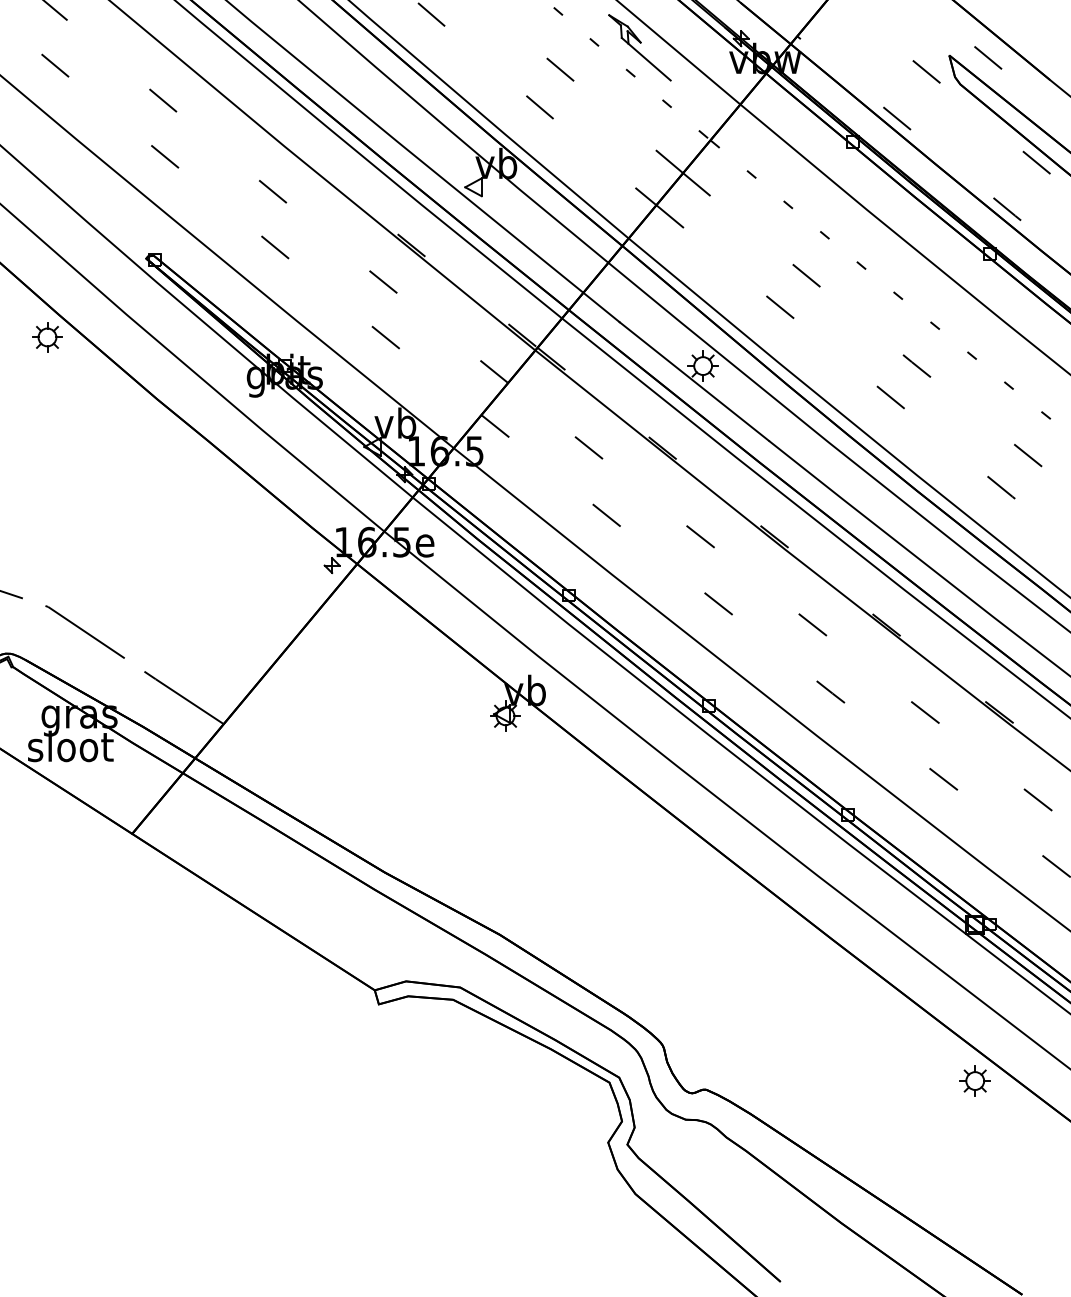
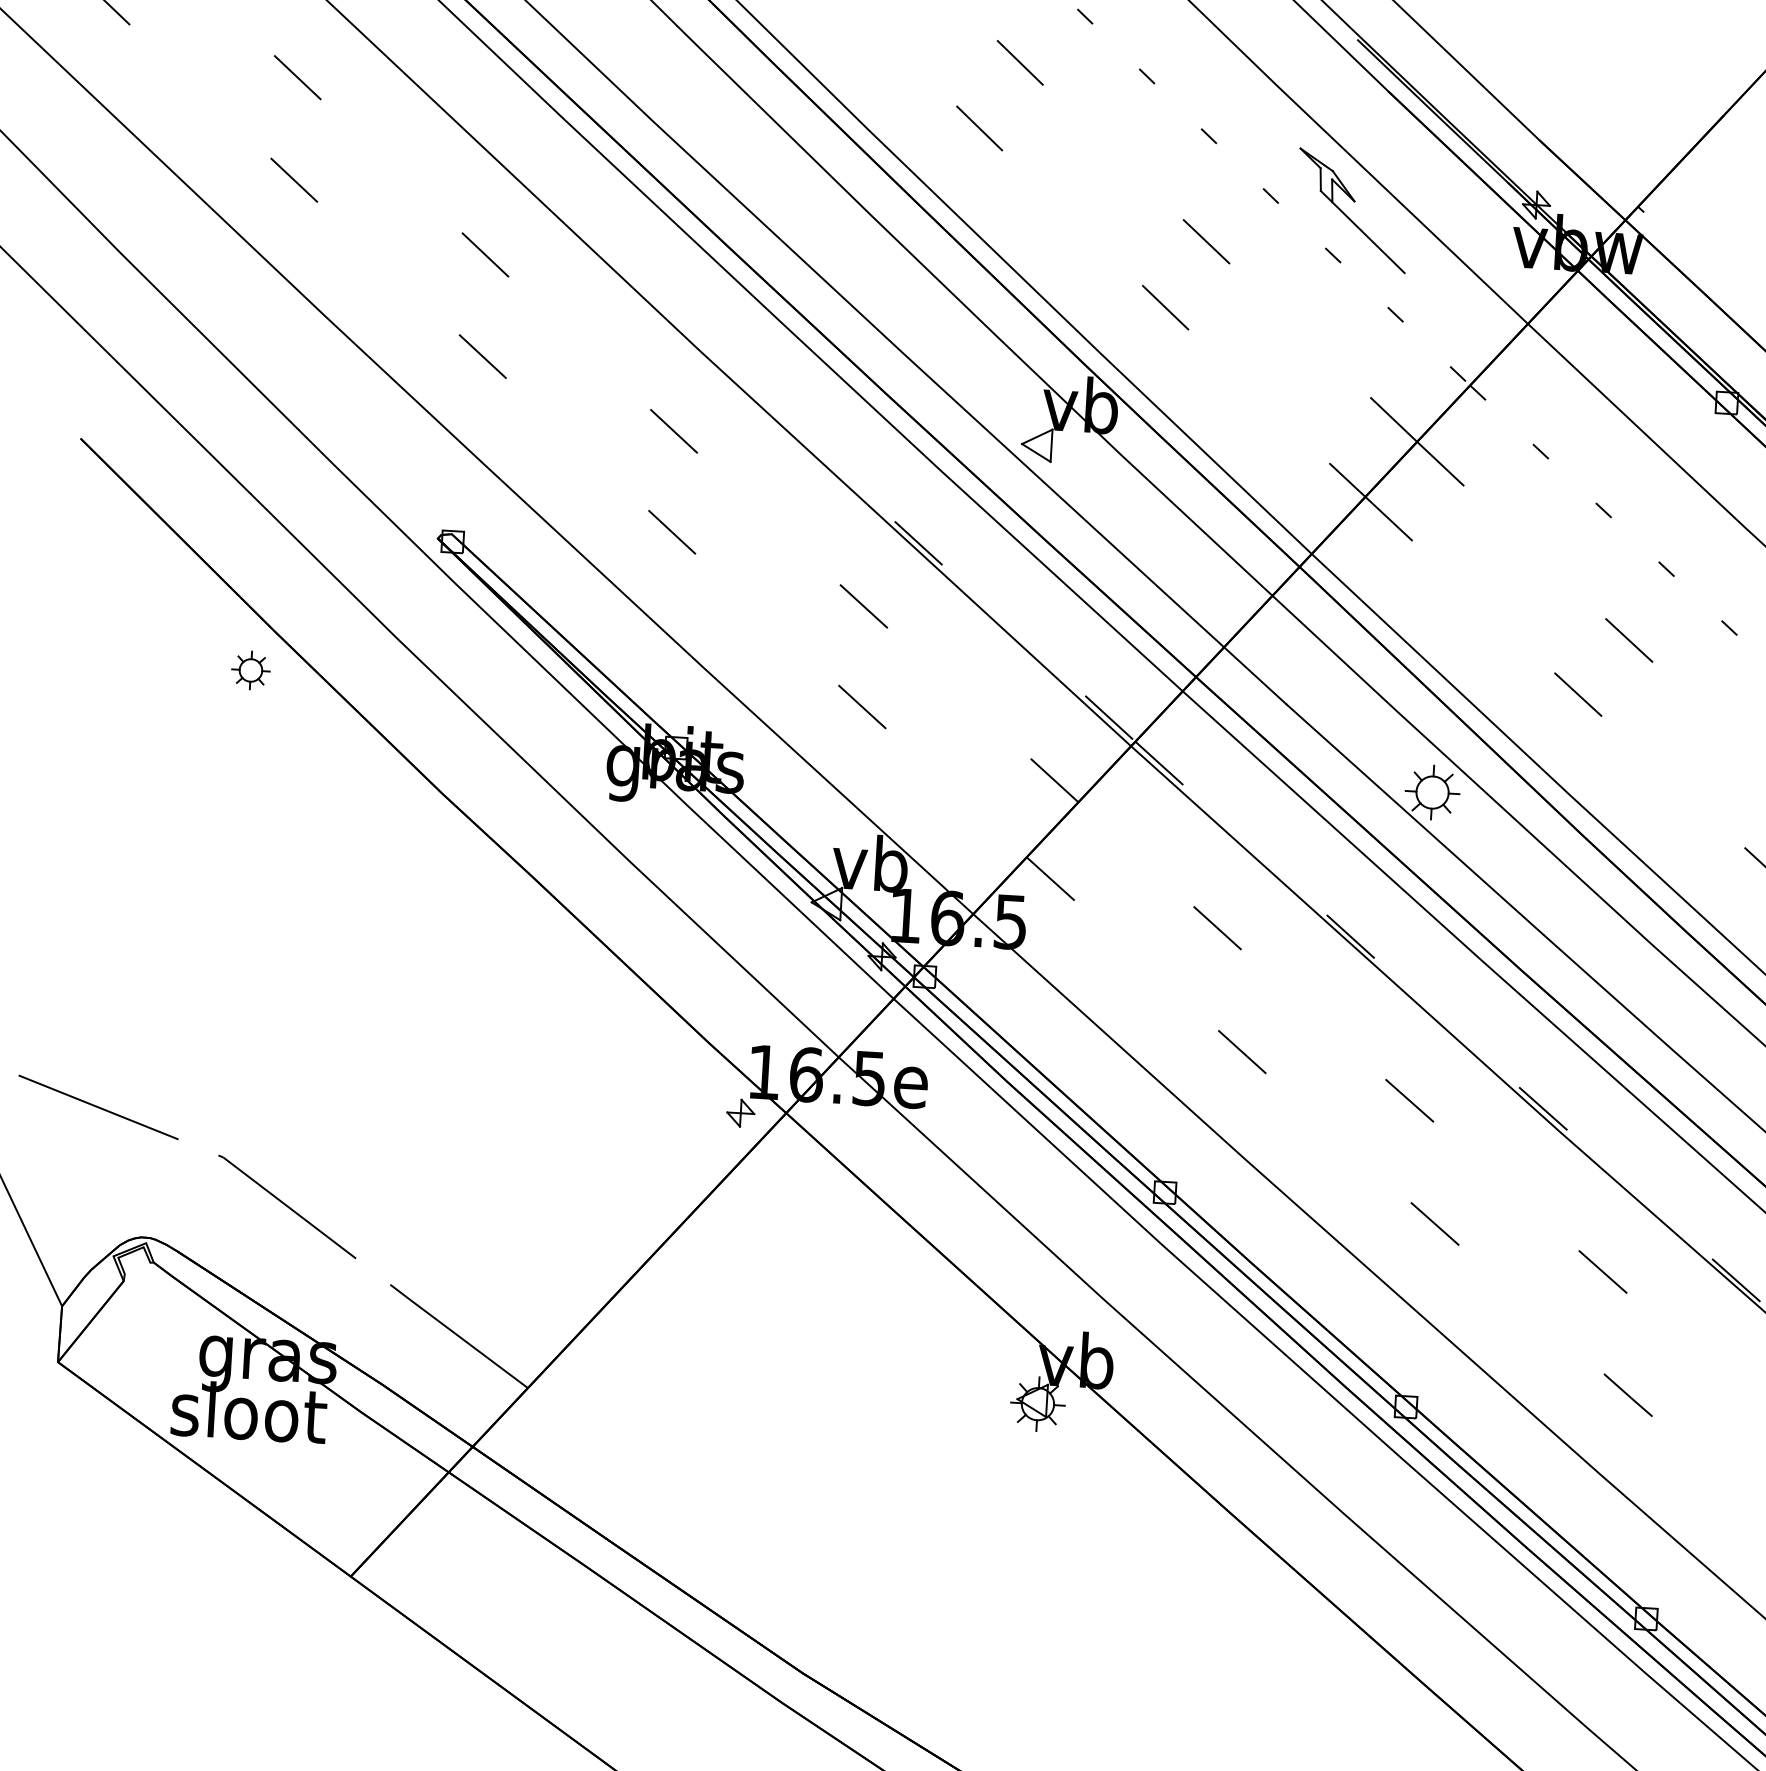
part: (47, 337) -> (250, 670), size x0.7

